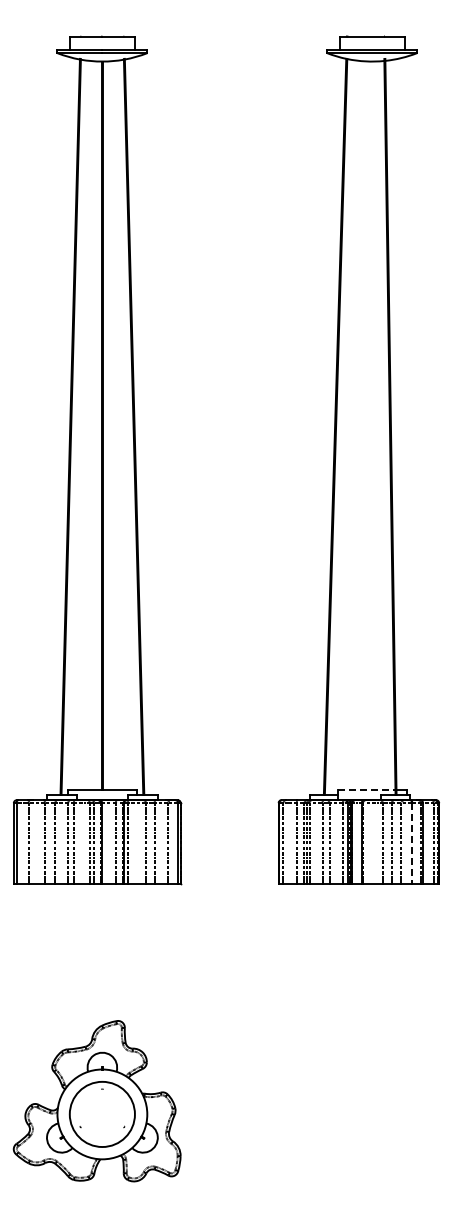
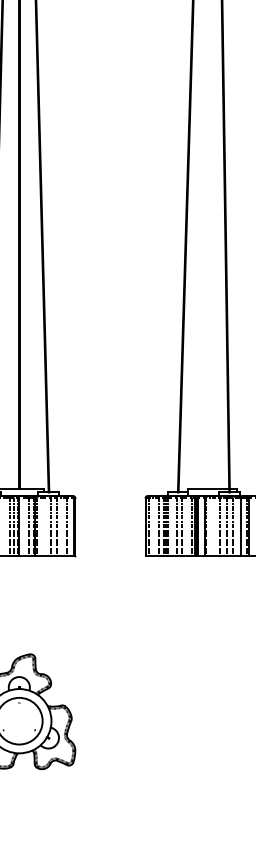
line: (366, 789) -> (208, 488), dashed -> solid
line: (412, 844) -> (241, 527), dashed -> solid

